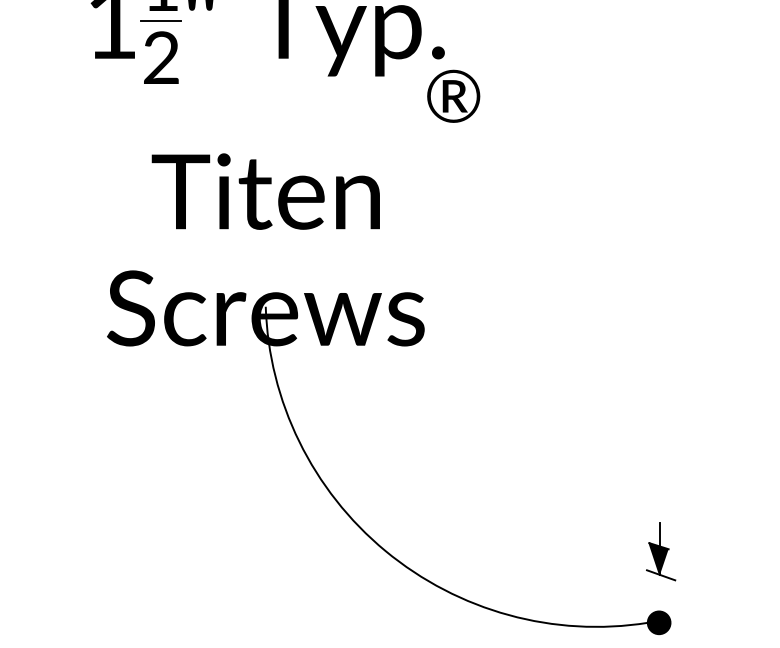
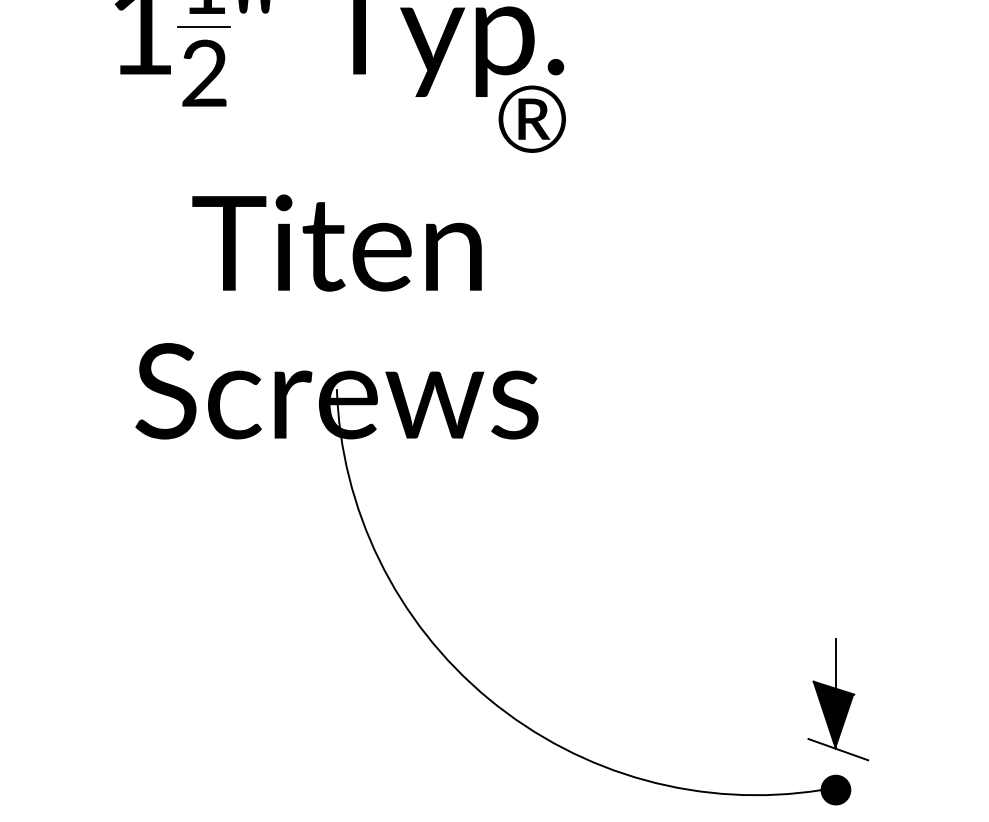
text: (453, 95) -> (531, 118), moved
part: (661, 551) -> (838, 699), size x1.67

